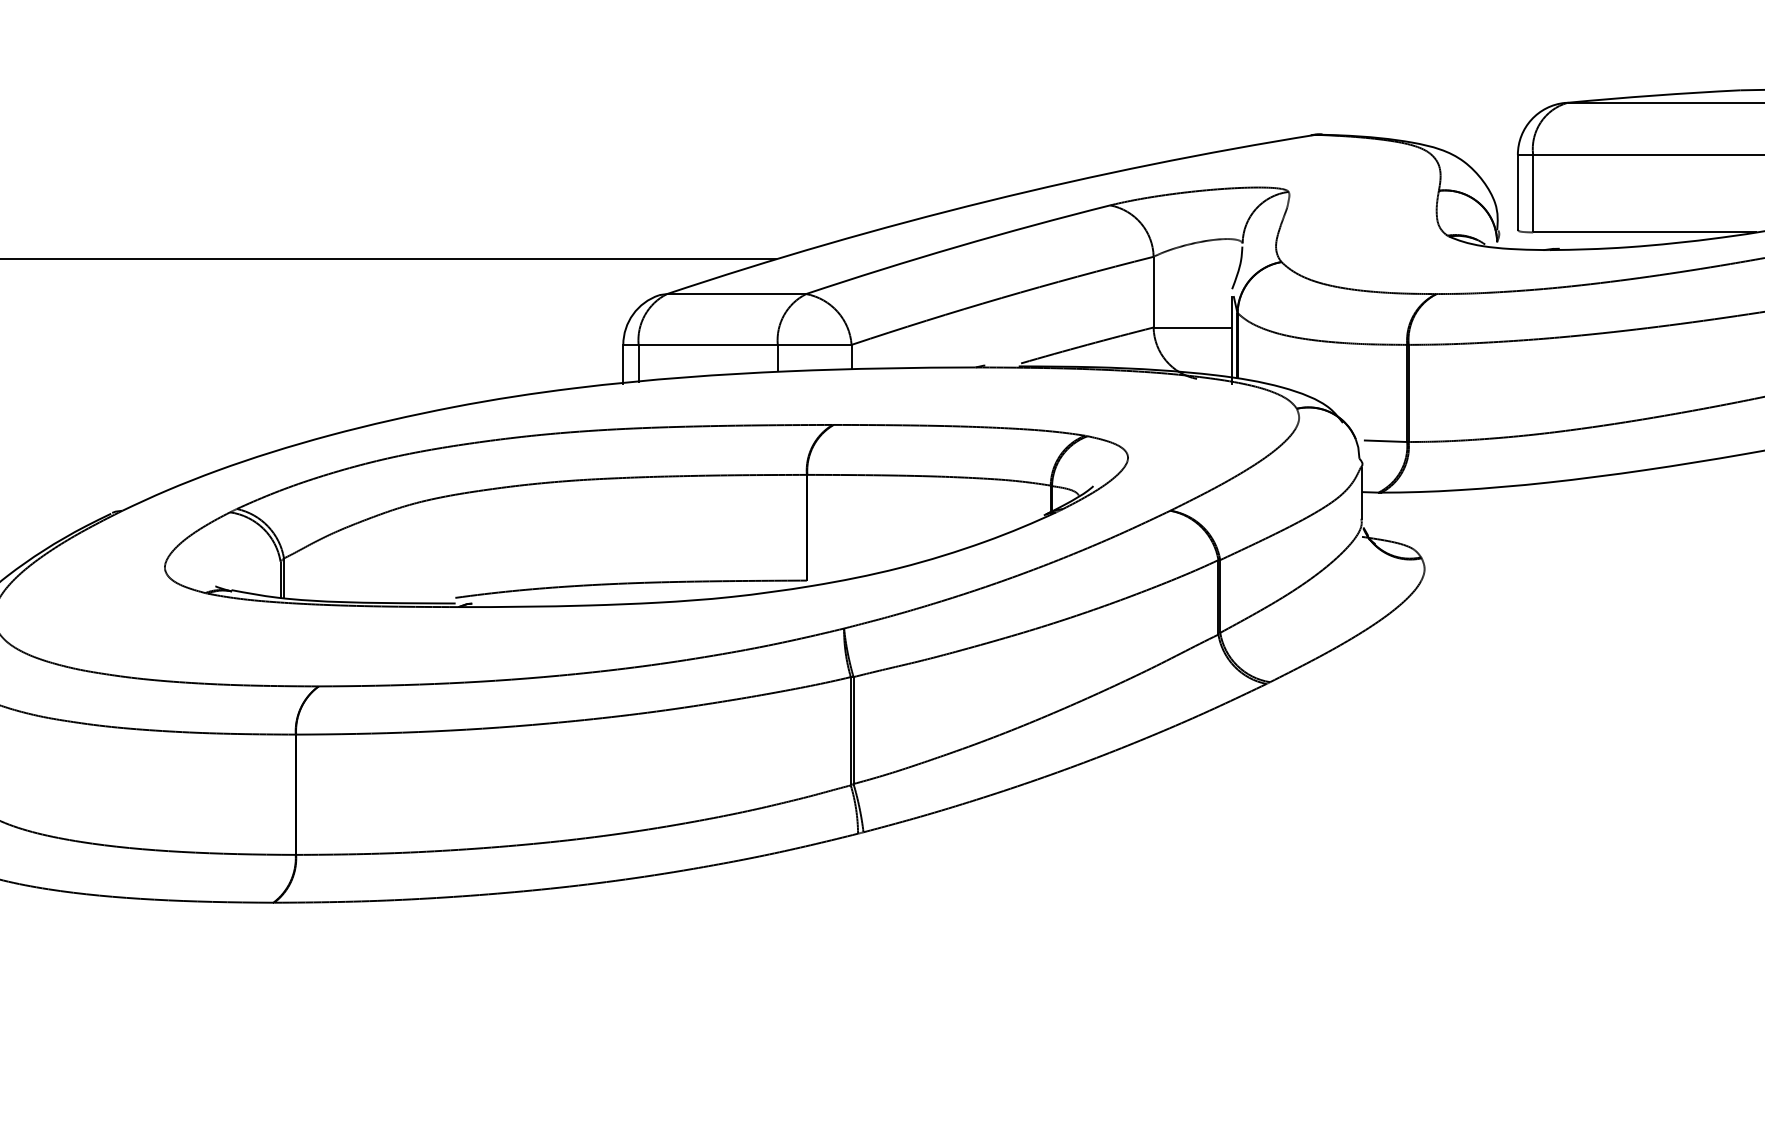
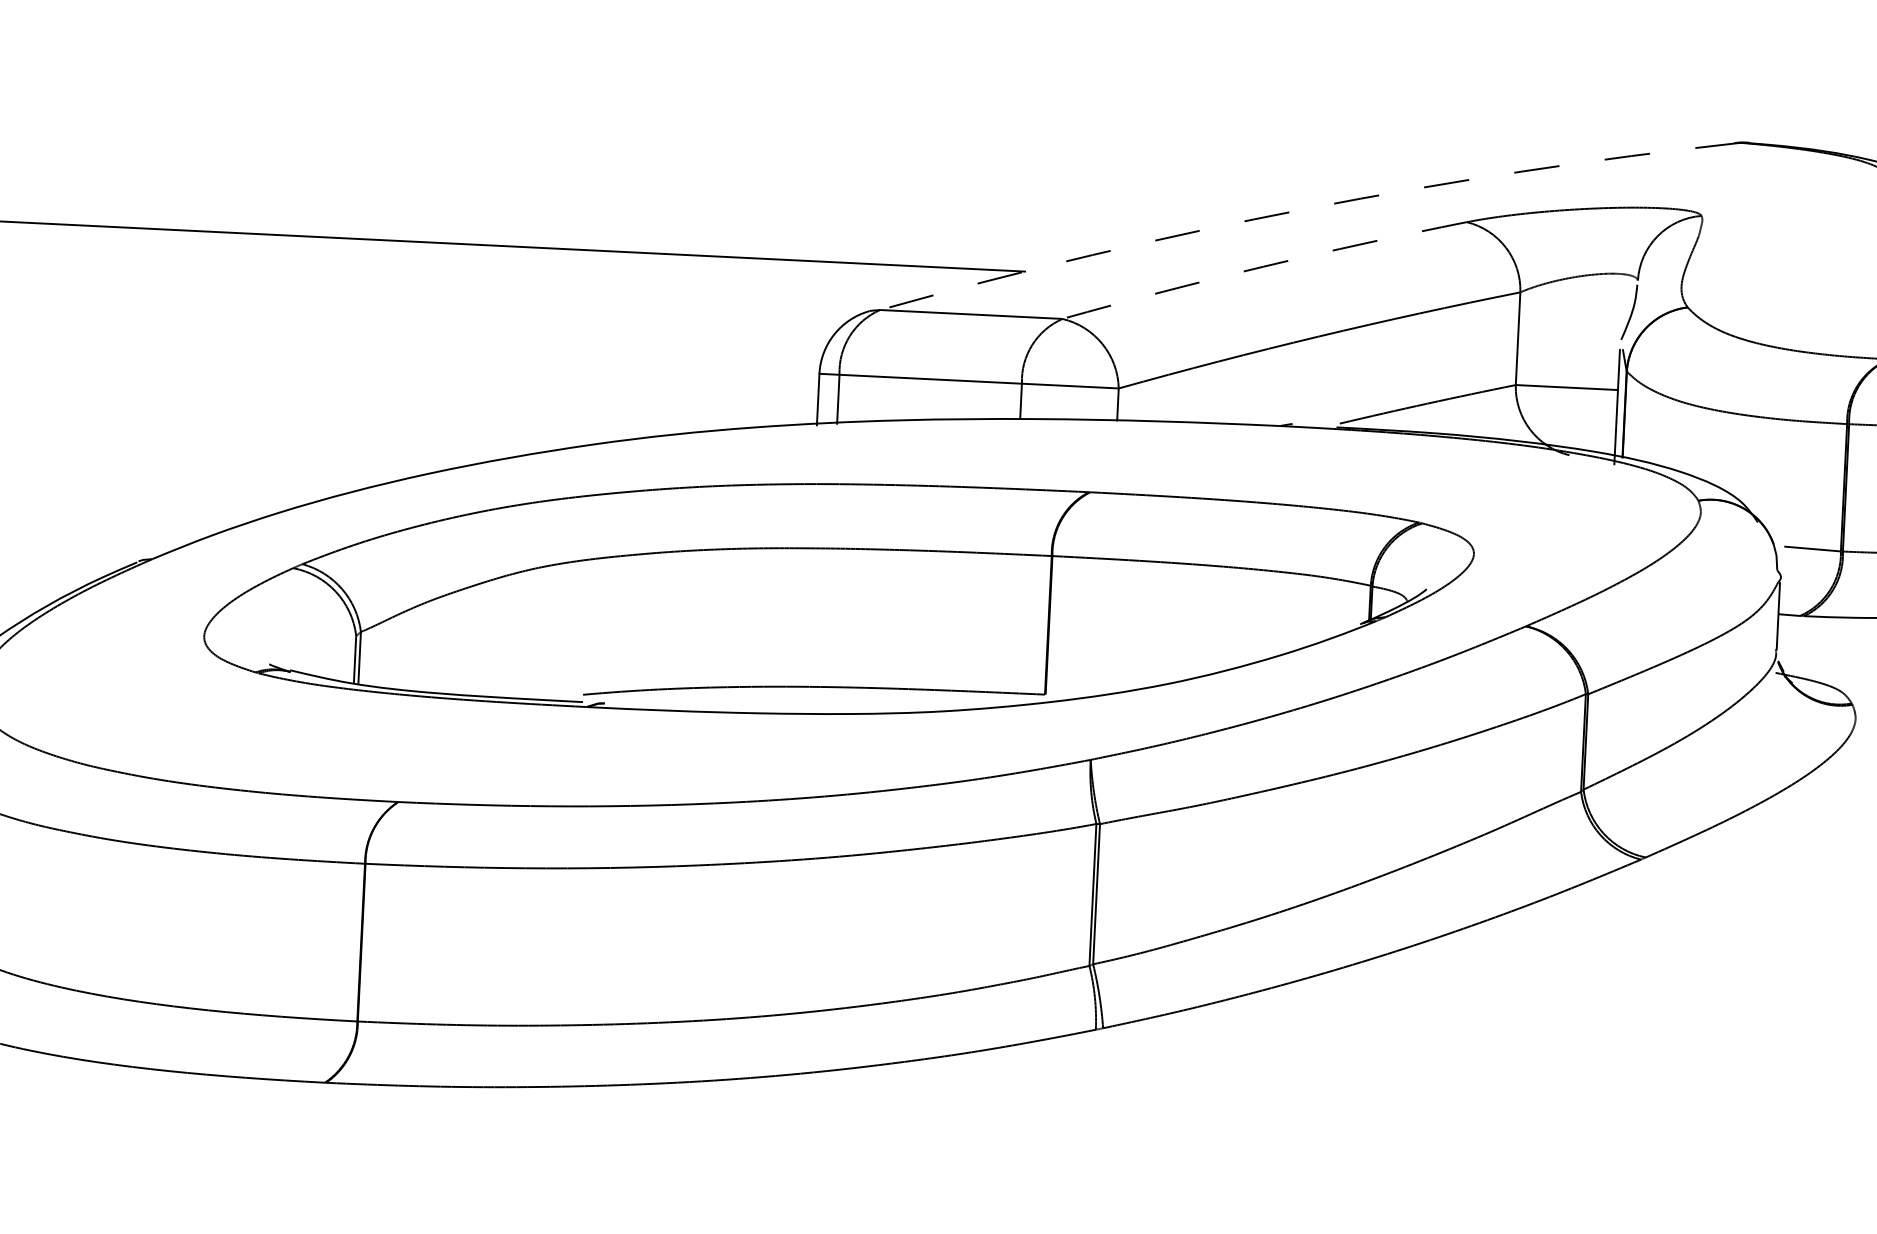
arc: (988, 201) -> (1307, 209), solid -> dashed
arc: (957, 246) -> (1263, 266), solid -> dashed

